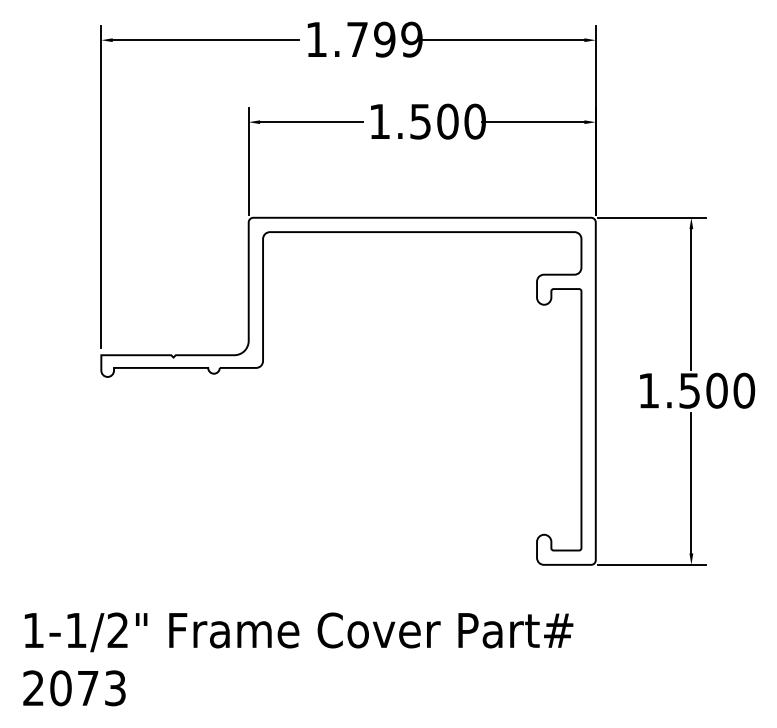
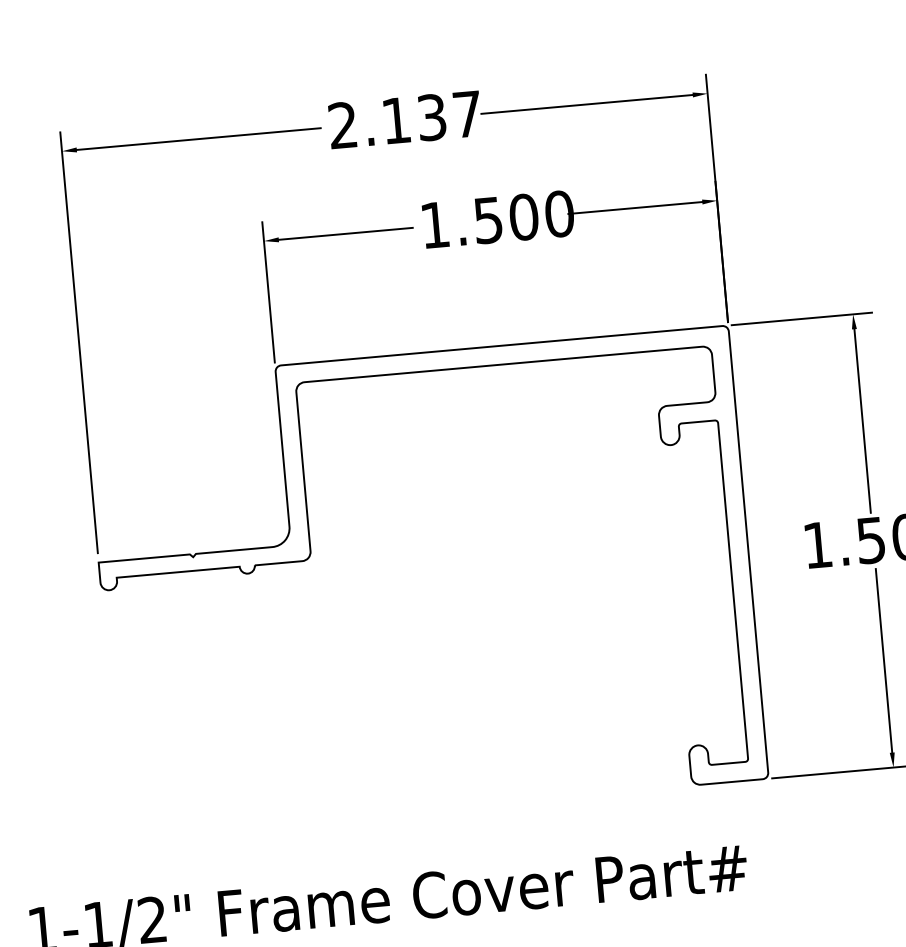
text: (364, 39) -> (405, 119), 1.799 -> 2.137

